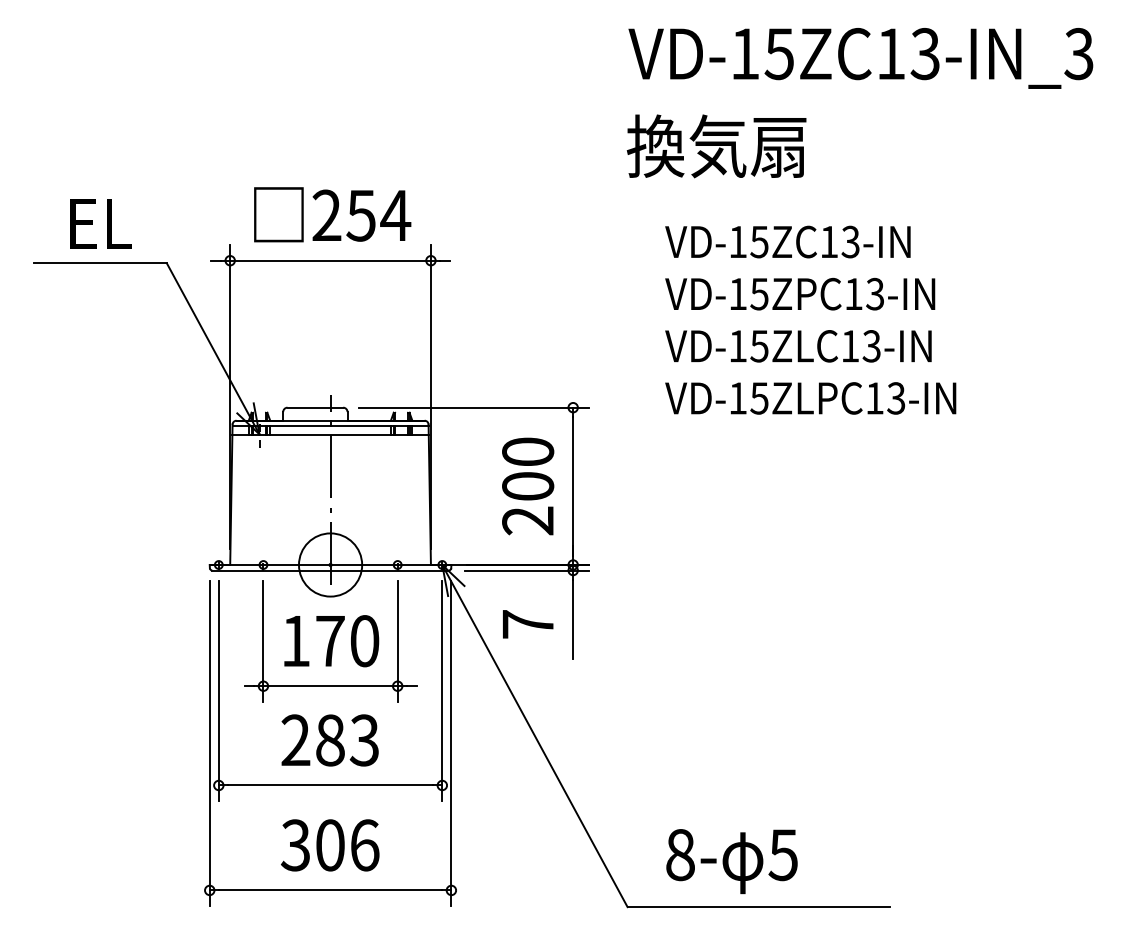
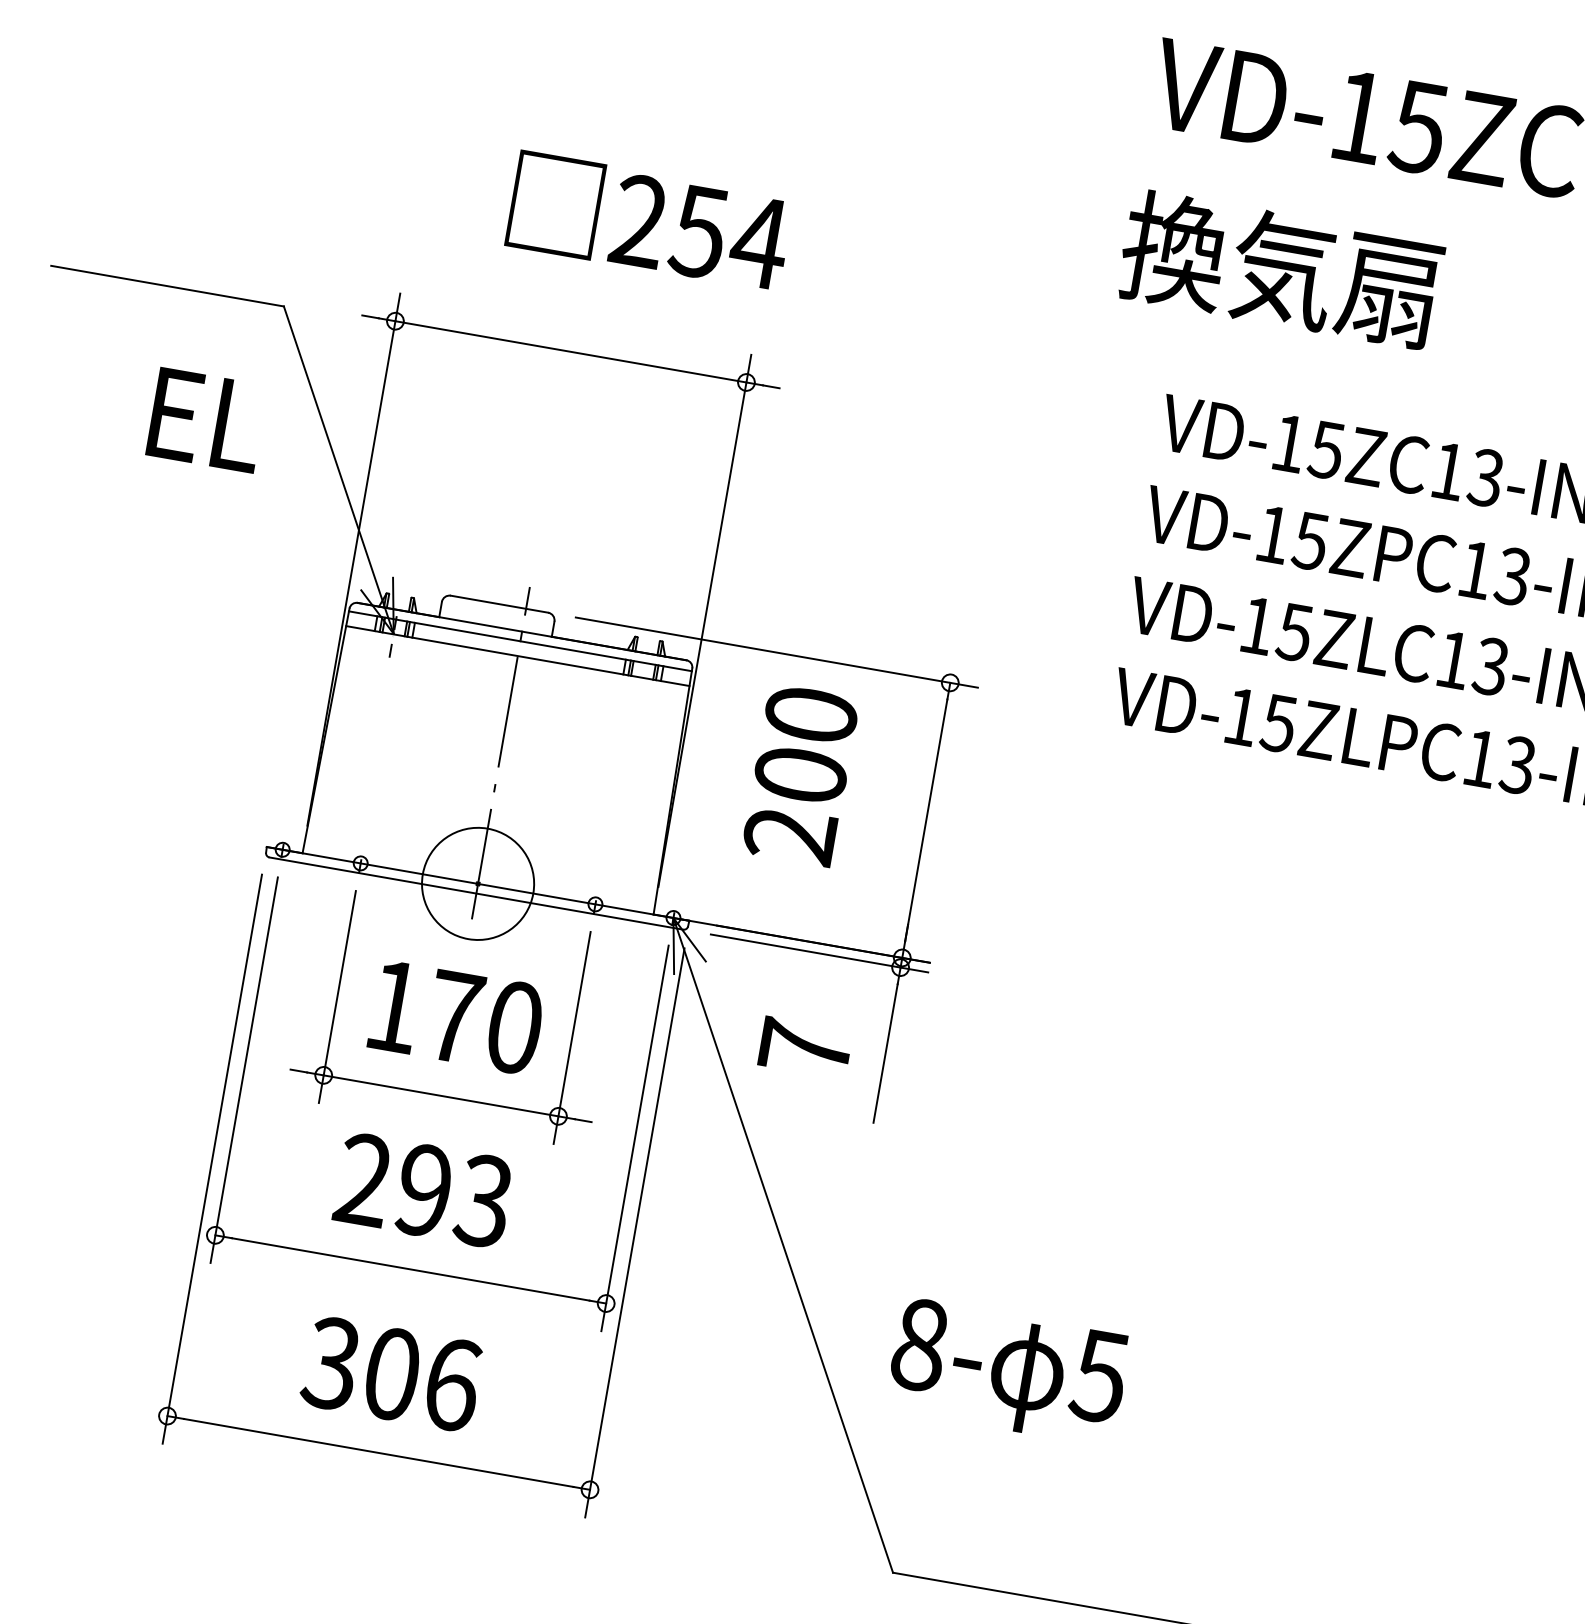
text: (332, 214) -> (649, 221), moved
text: (100, 223) -> (205, 419), moved
text: (528, 486) -> (801, 775), moved
text: (330, 740) -> (424, 1190), 283 -> 293
text: (731, 861) -> (1007, 1371), moved

